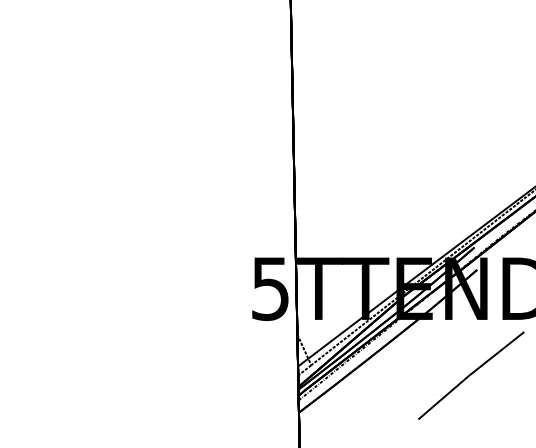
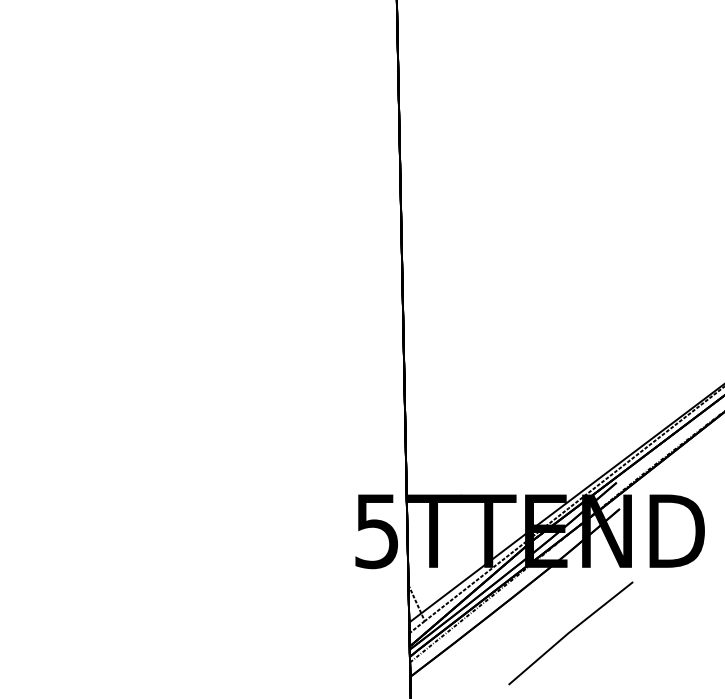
line: (470, 374) -> (570, 632), moved

